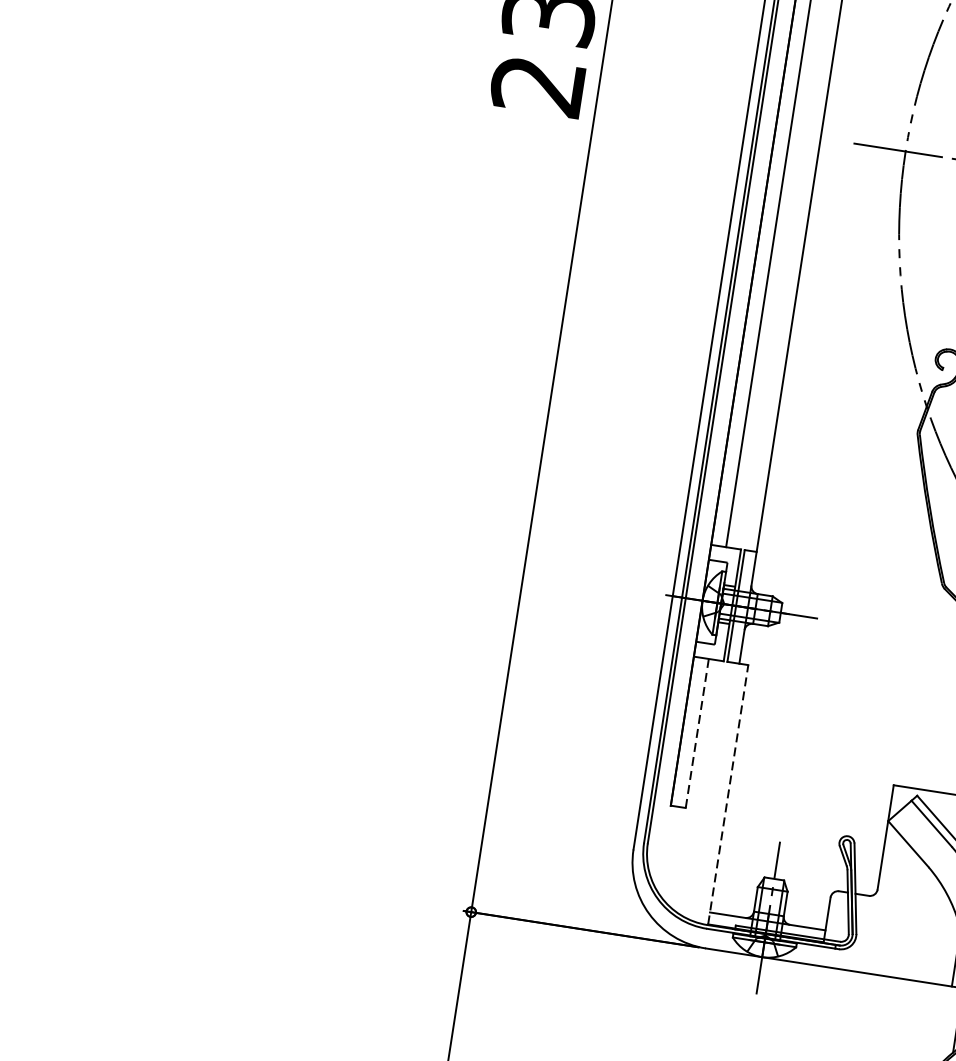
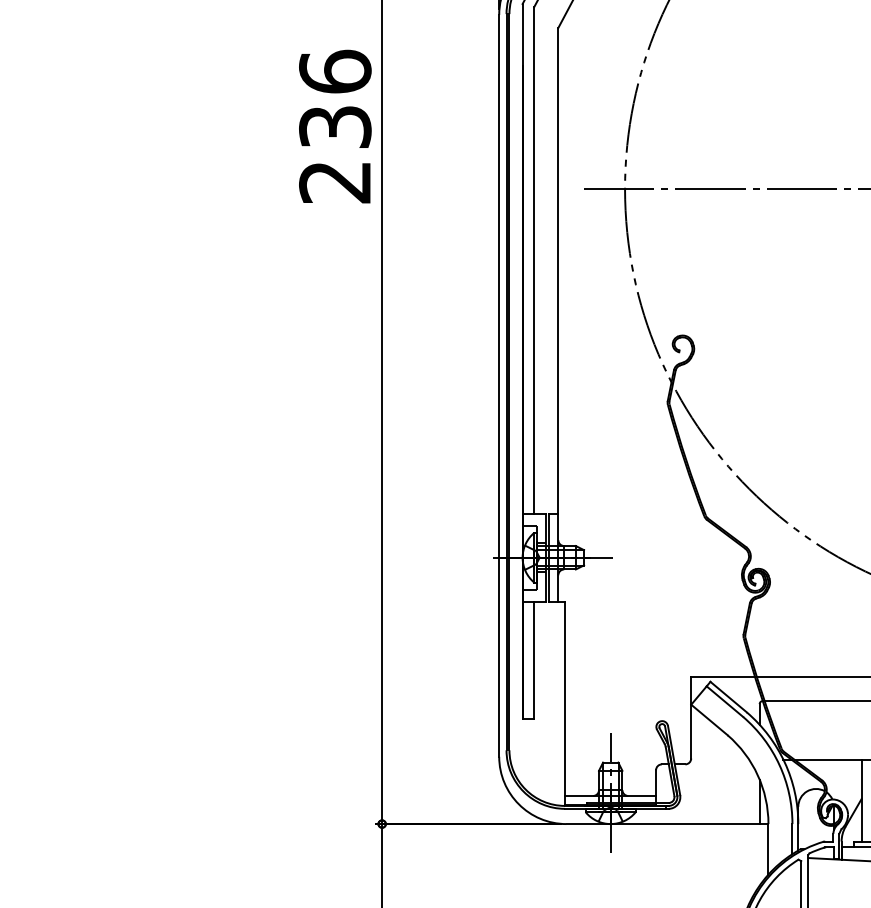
line: (697, 733) -> (534, 660), dashed -> solid
line: (728, 794) -> (565, 703), dashed -> solid

